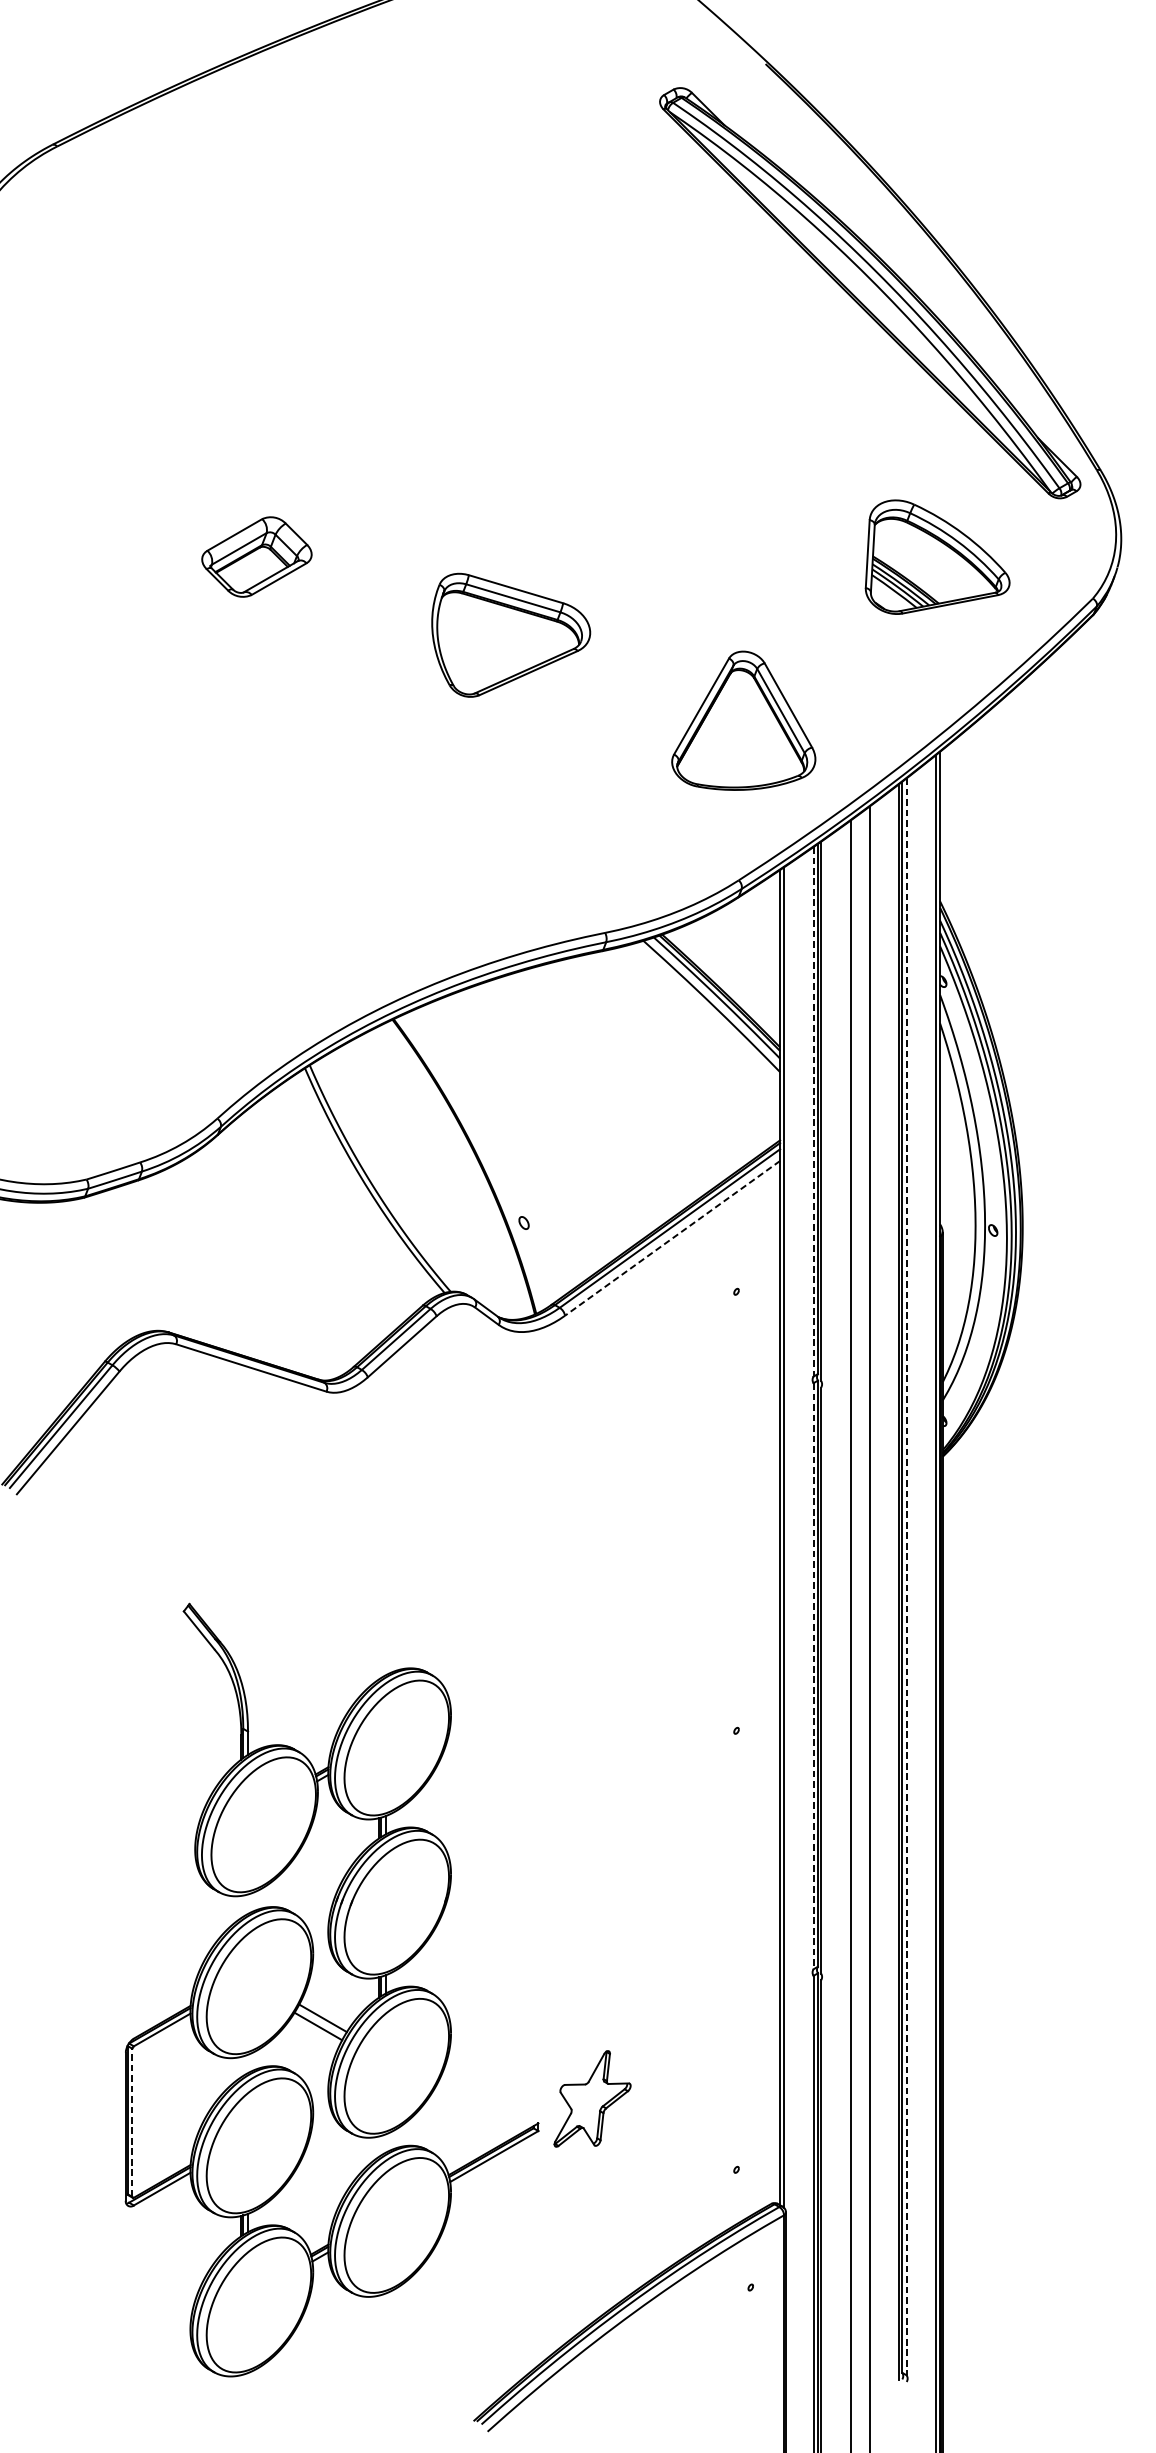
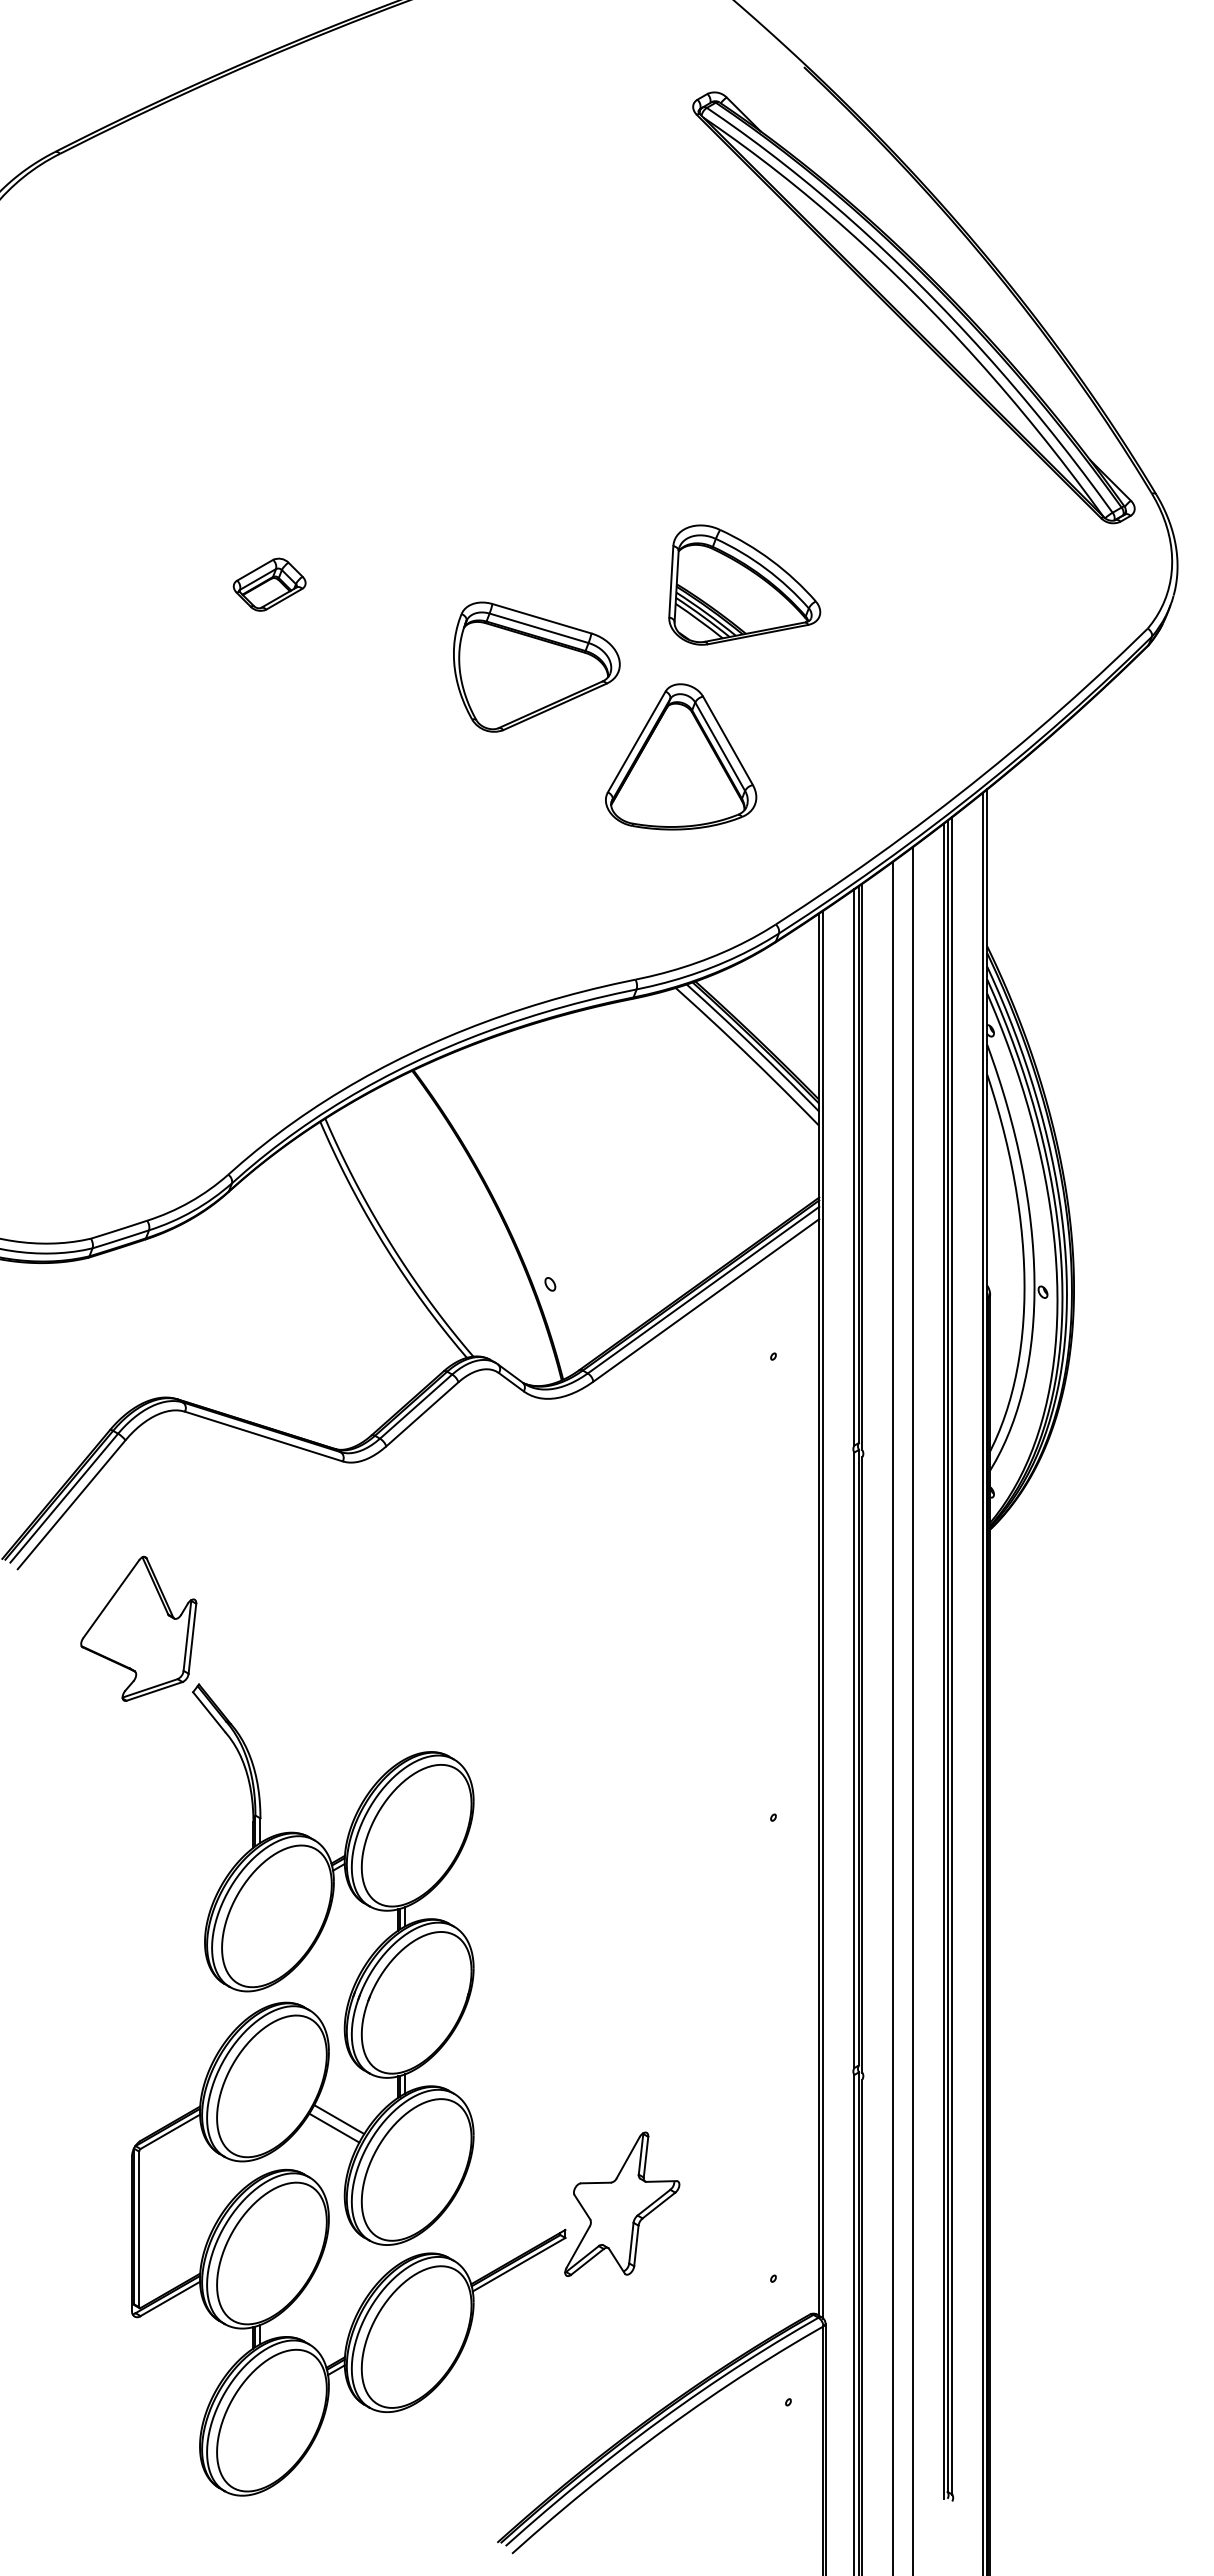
part: (256, 556) -> (269, 584), size x0.62
part: (937, 556) -> (744, 584), moved
part: (744, 720) -> (681, 756), moved
line: (813, 1112) -> (854, 1168), dashed -> solid
line: (671, 1238) -> (705, 1300), dashed -> solid
part: (131, 1550) -> (138, 1628), added
line: (906, 1576) -> (952, 1655), dashed -> solid
line: (813, 1676) -> (854, 1760), dashed -> solid
part: (592, 2098) -> (622, 2203), size x1.43
line: (132, 2122) -> (139, 2229), dashed -> solid

